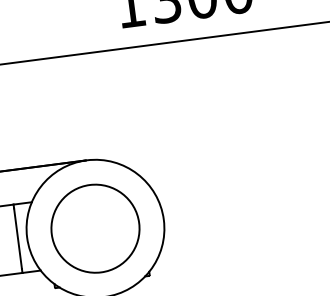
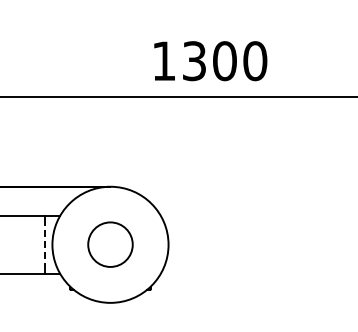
circle: (95, 228) -> (110, 244), size x0.6
line: (17, 238) -> (44, 244), solid -> dashed

